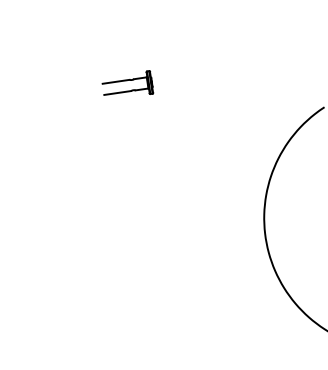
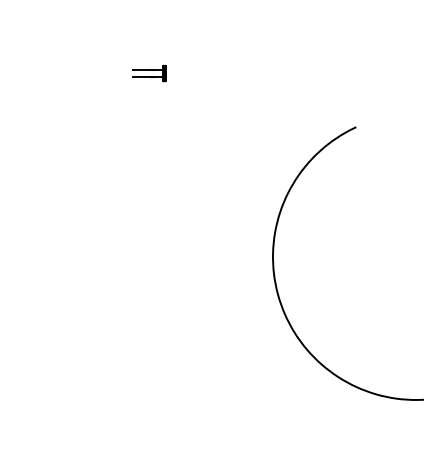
part: (128, 85) -> (149, 73), size x0.62

